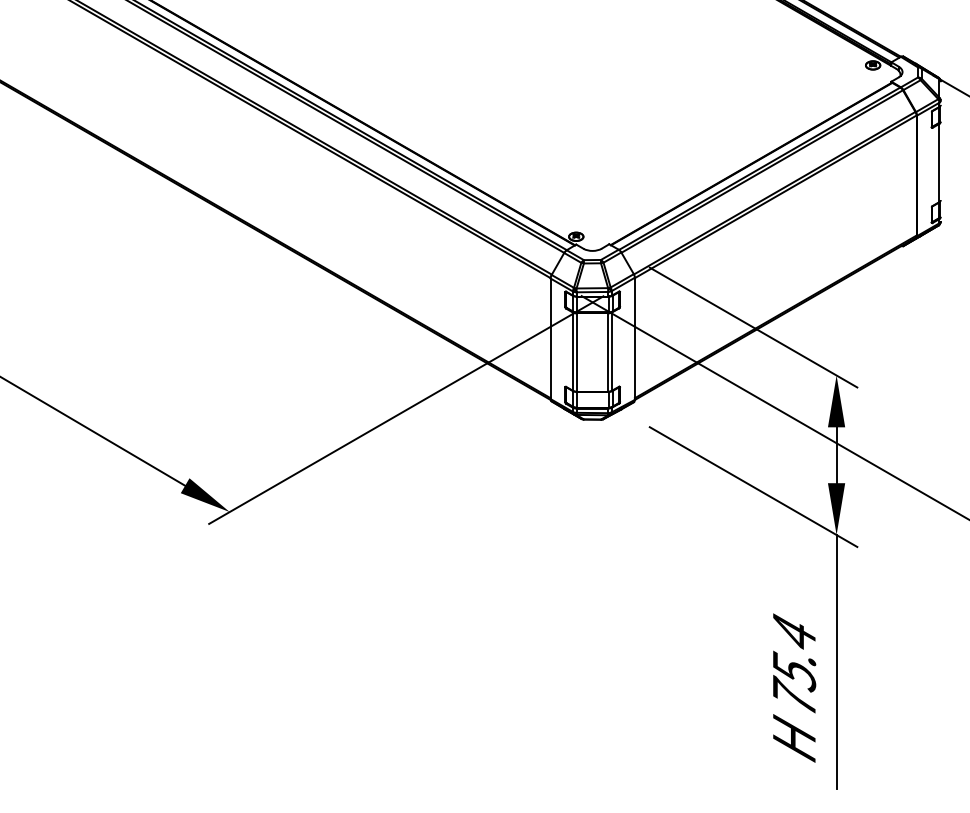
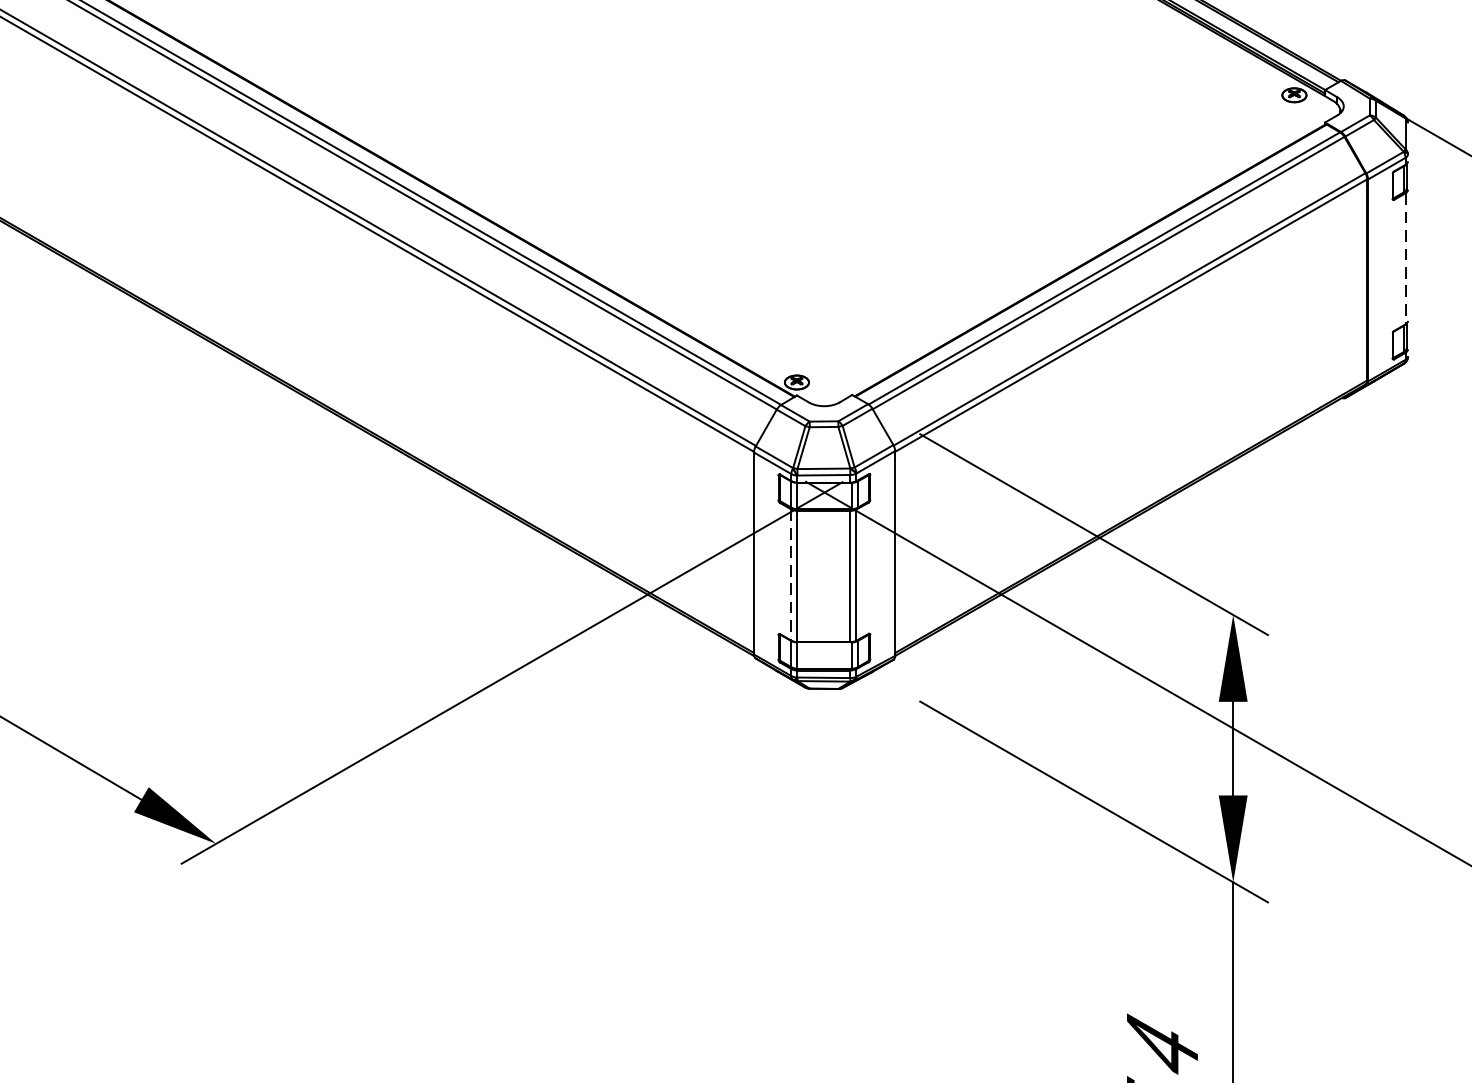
line: (939, 163) -> (1405, 259), solid -> dashed
line: (572, 352) -> (790, 576), solid -> dashed

